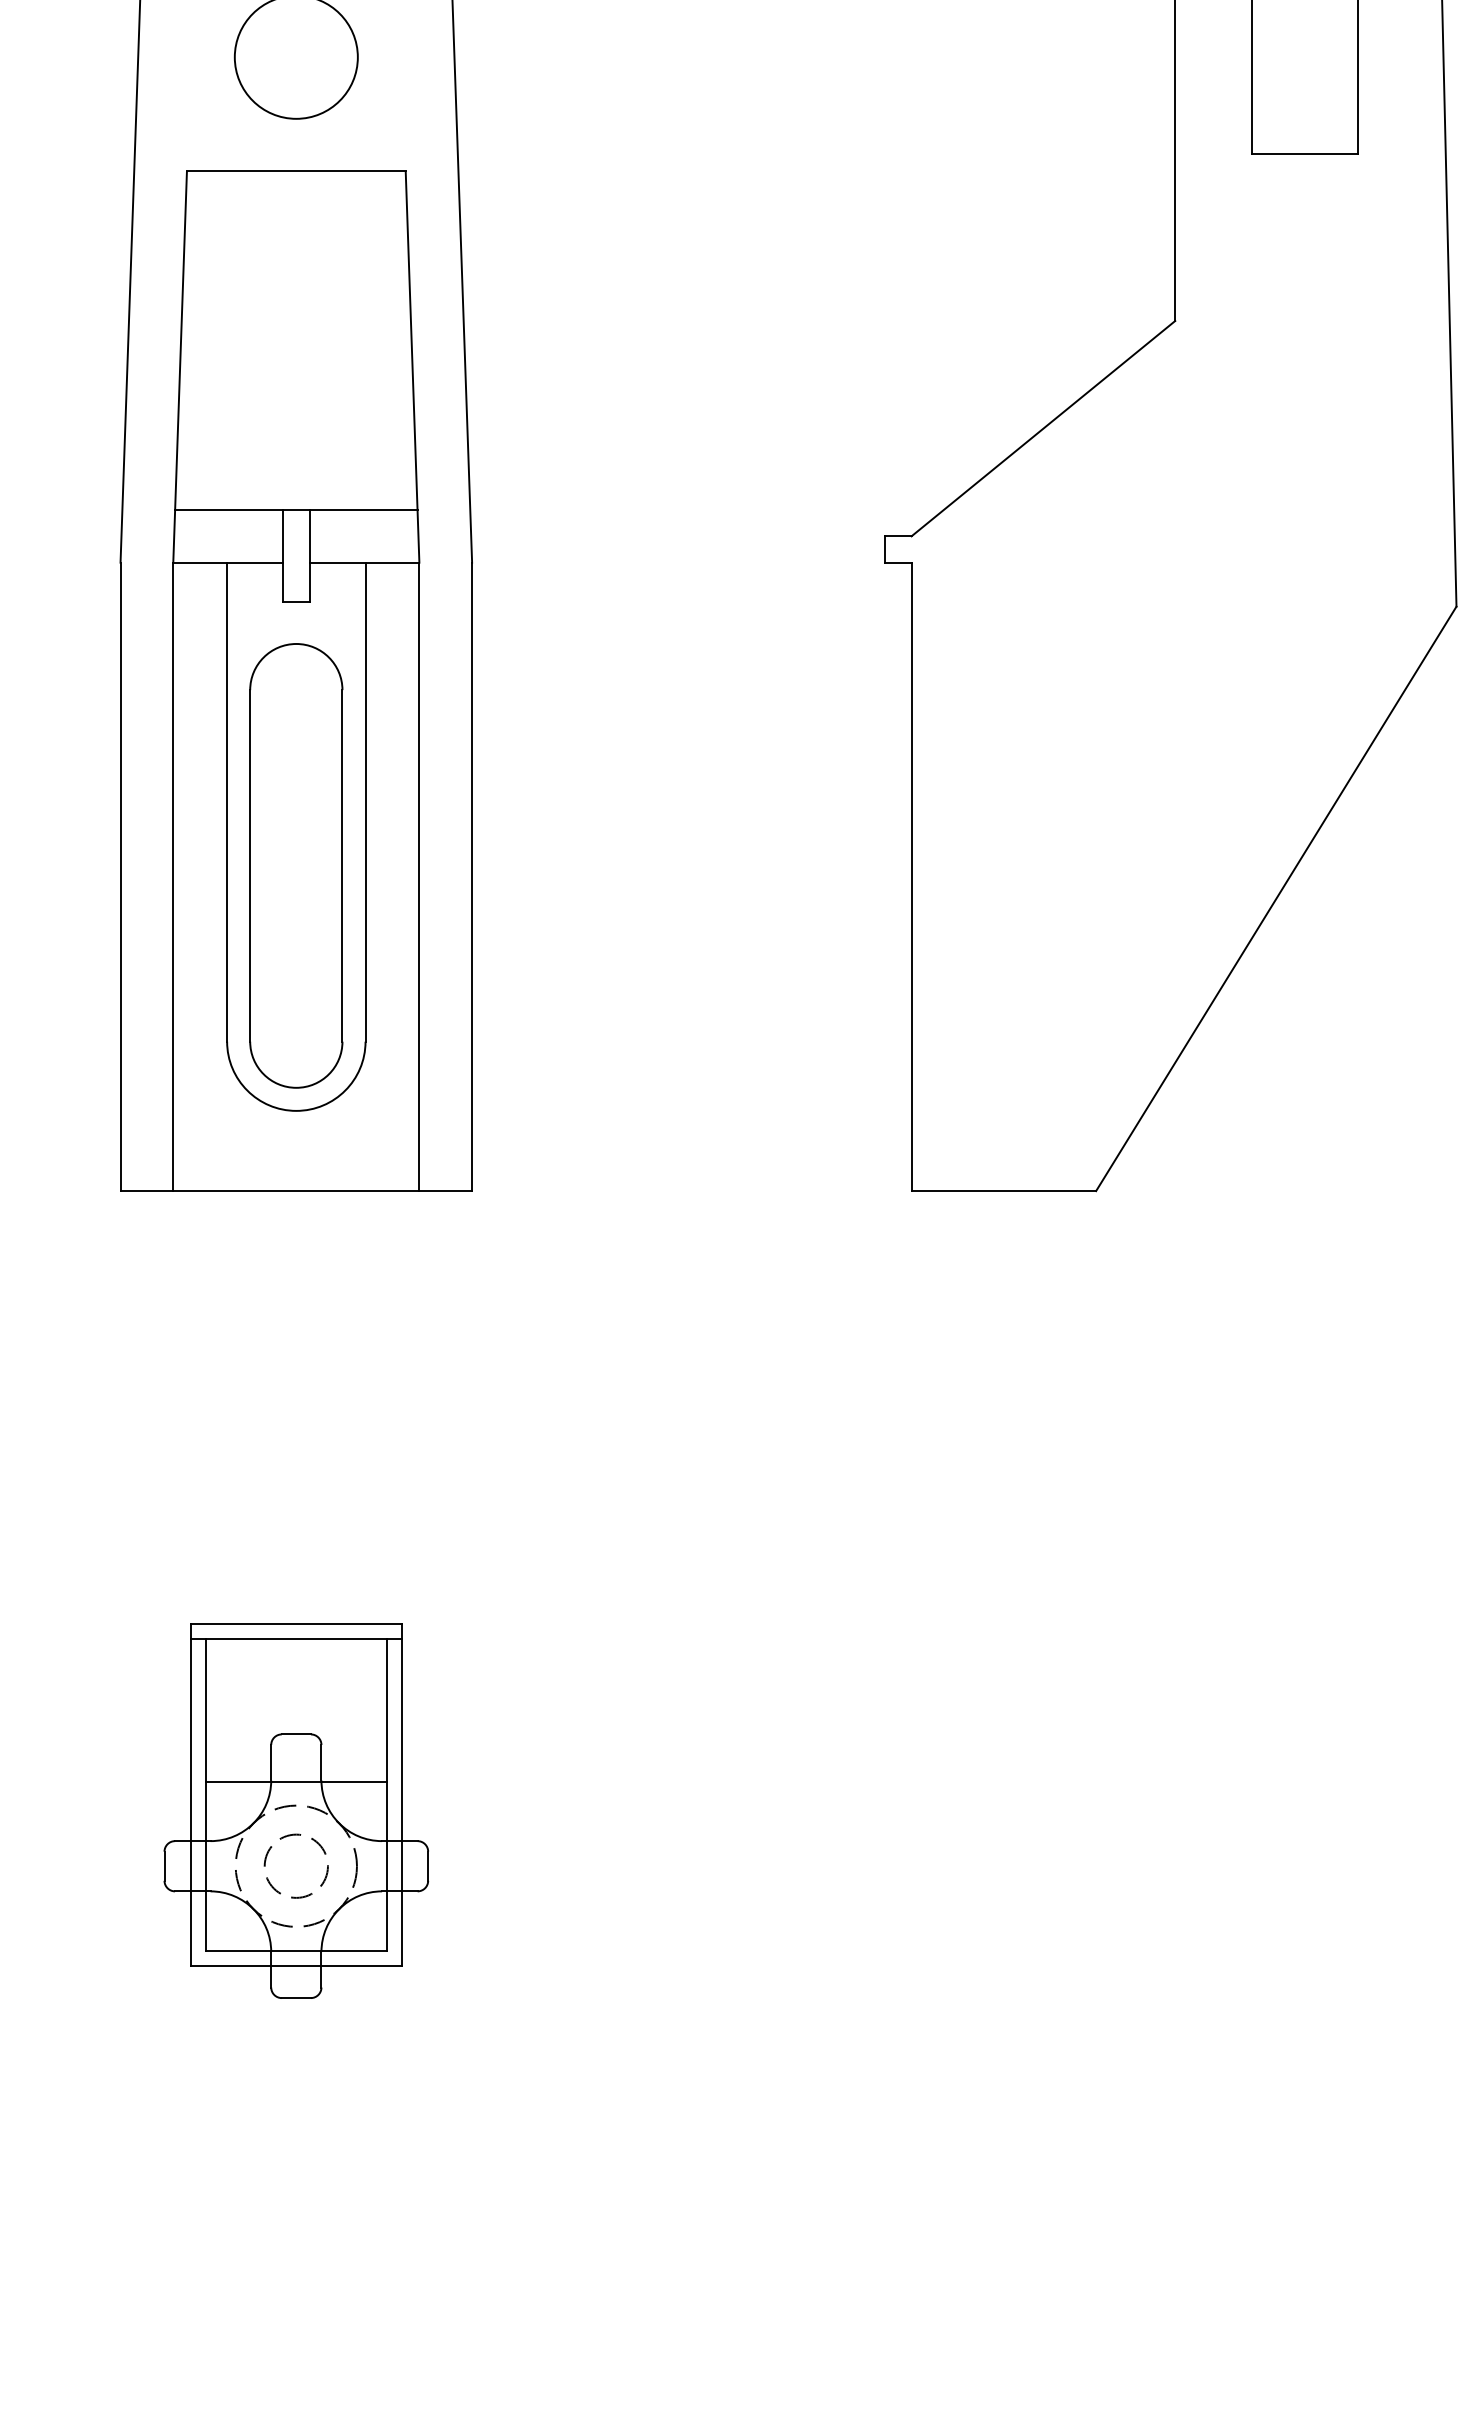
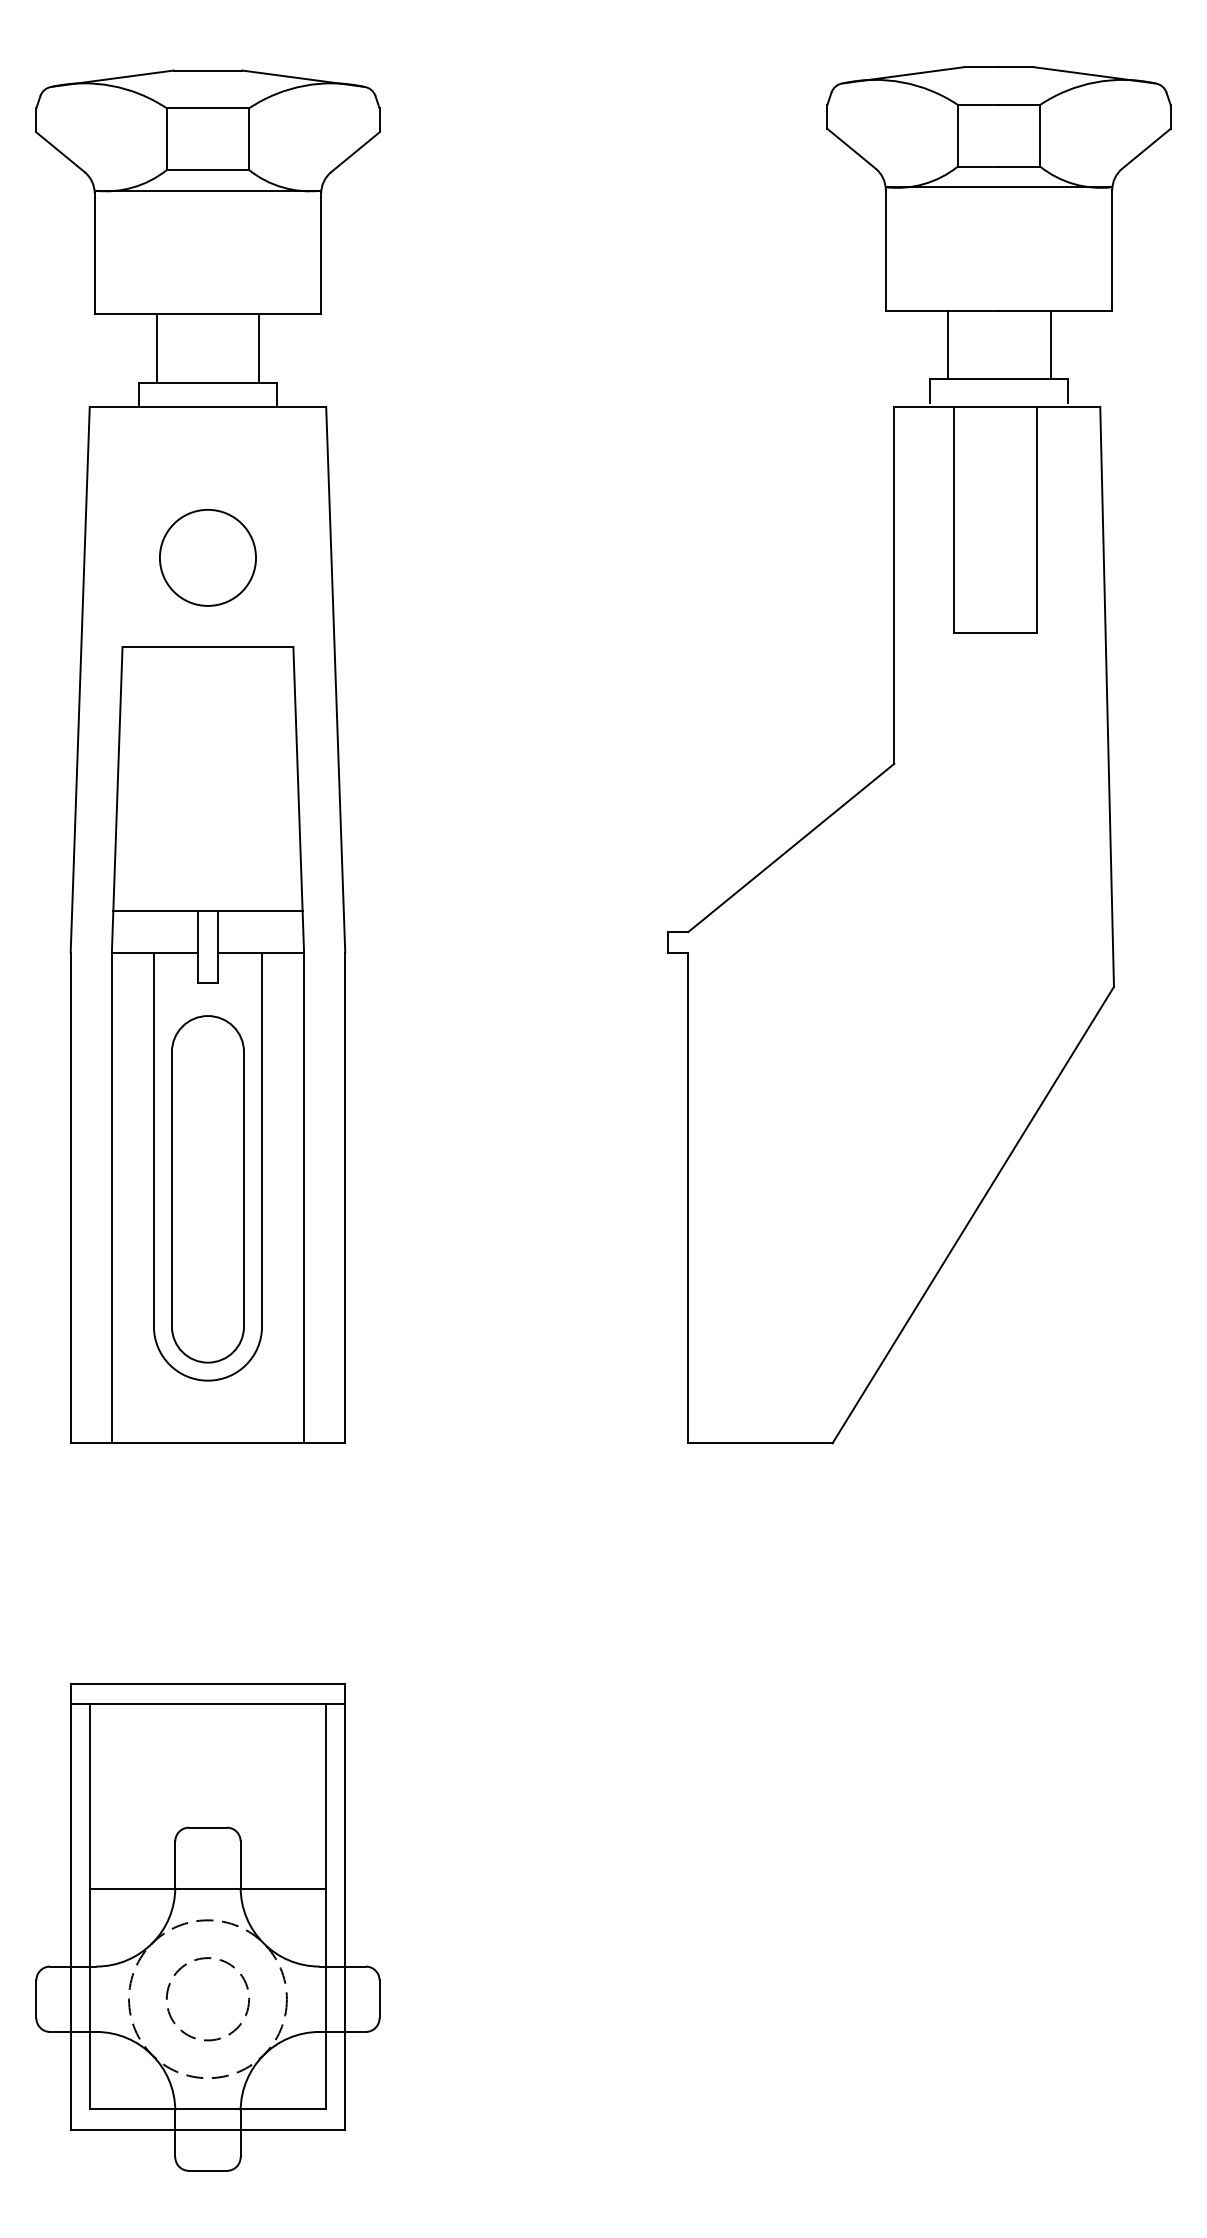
part: (295, 1811) -> (207, 1927), size x1.67

